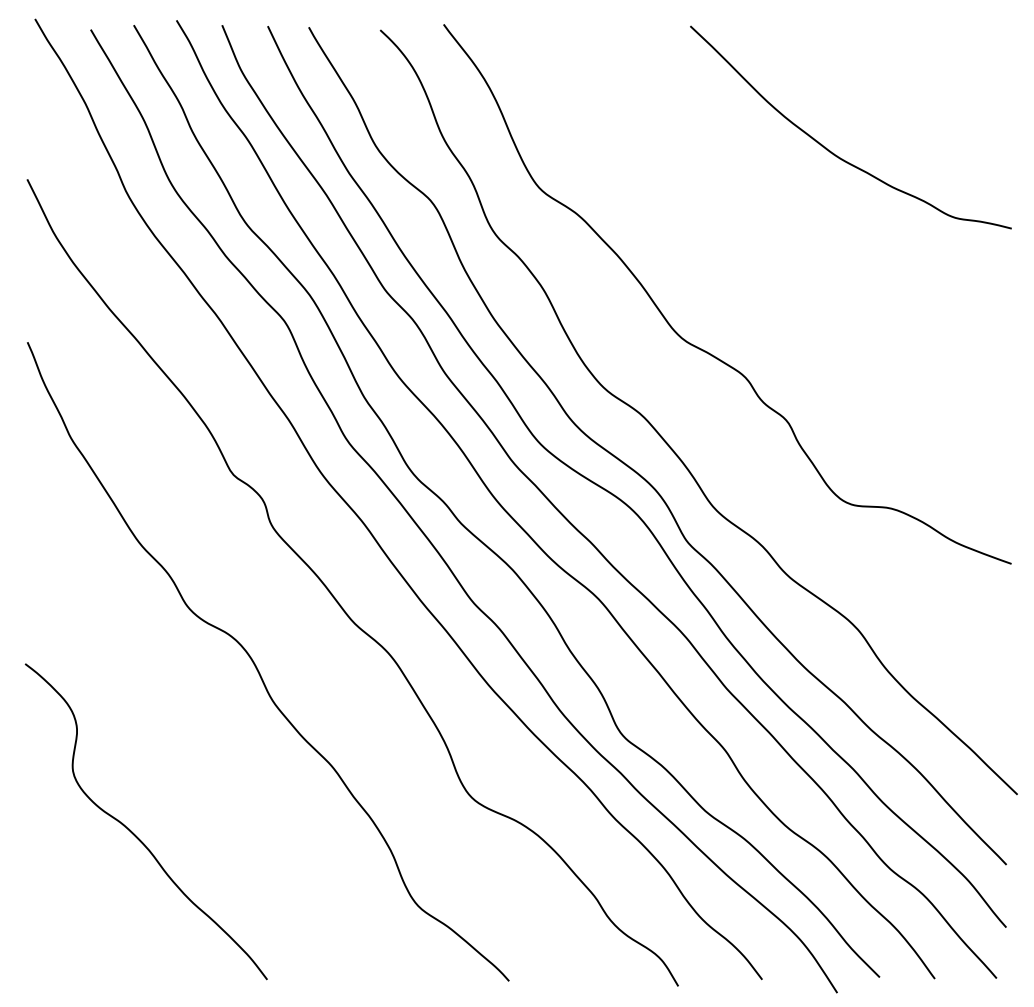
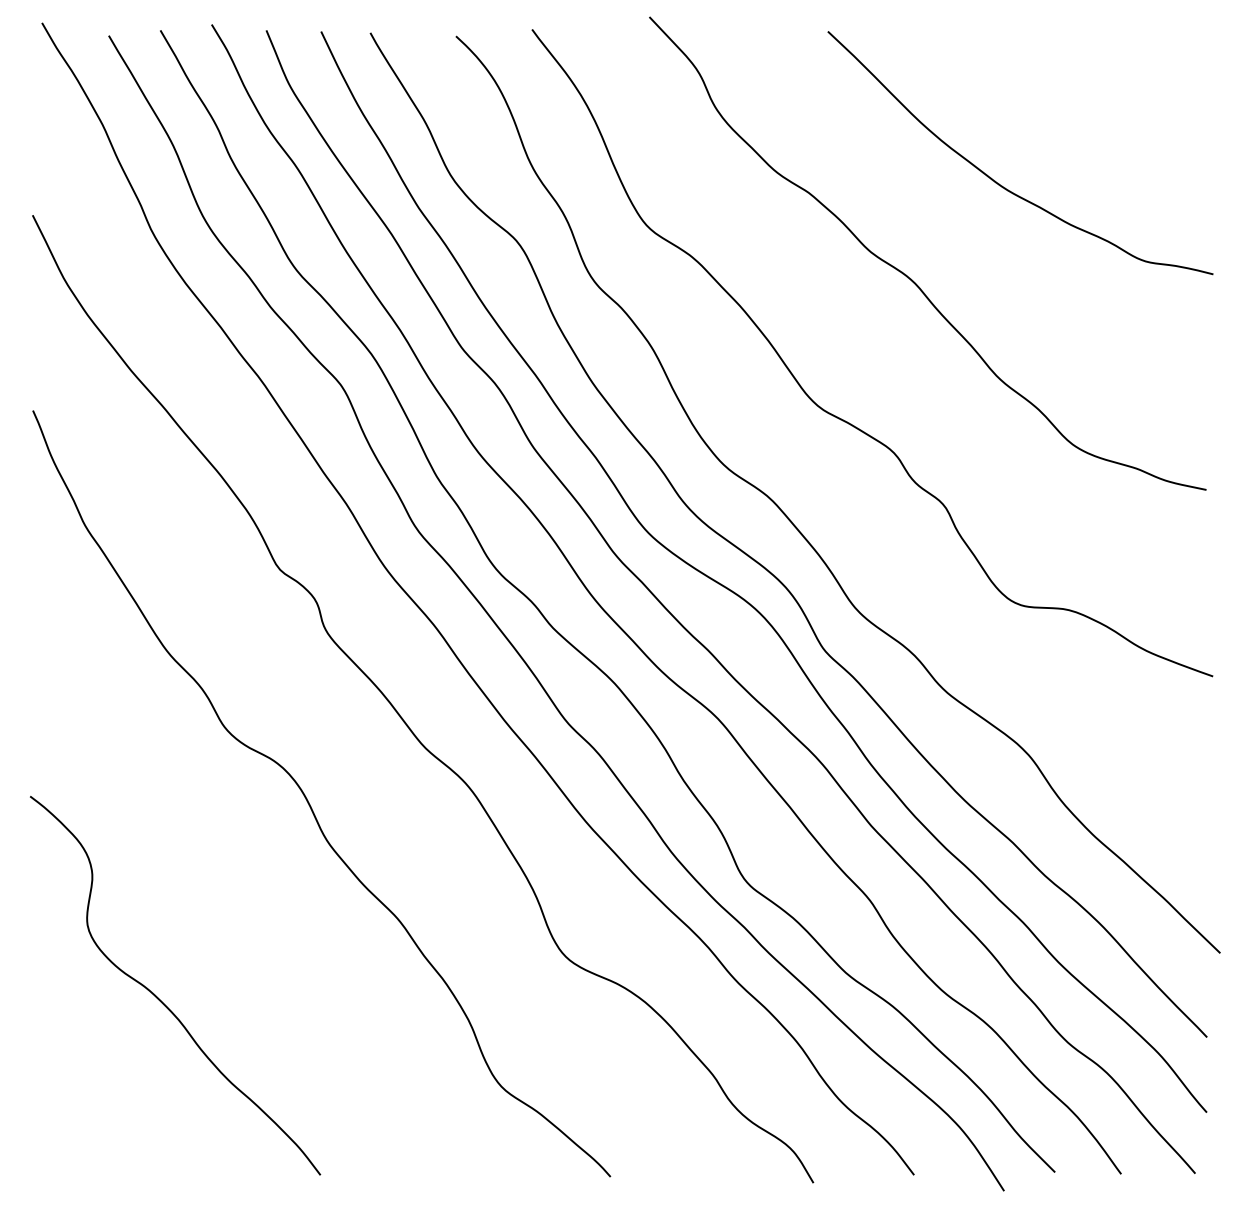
curve: (758, 230) -> (909, 276), added

